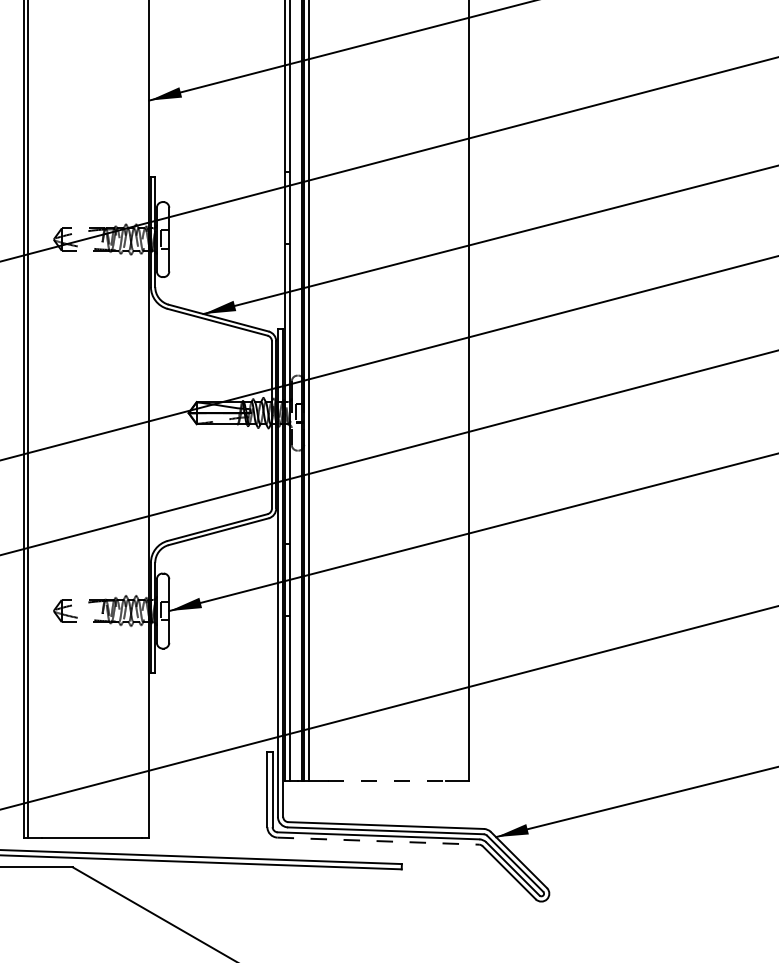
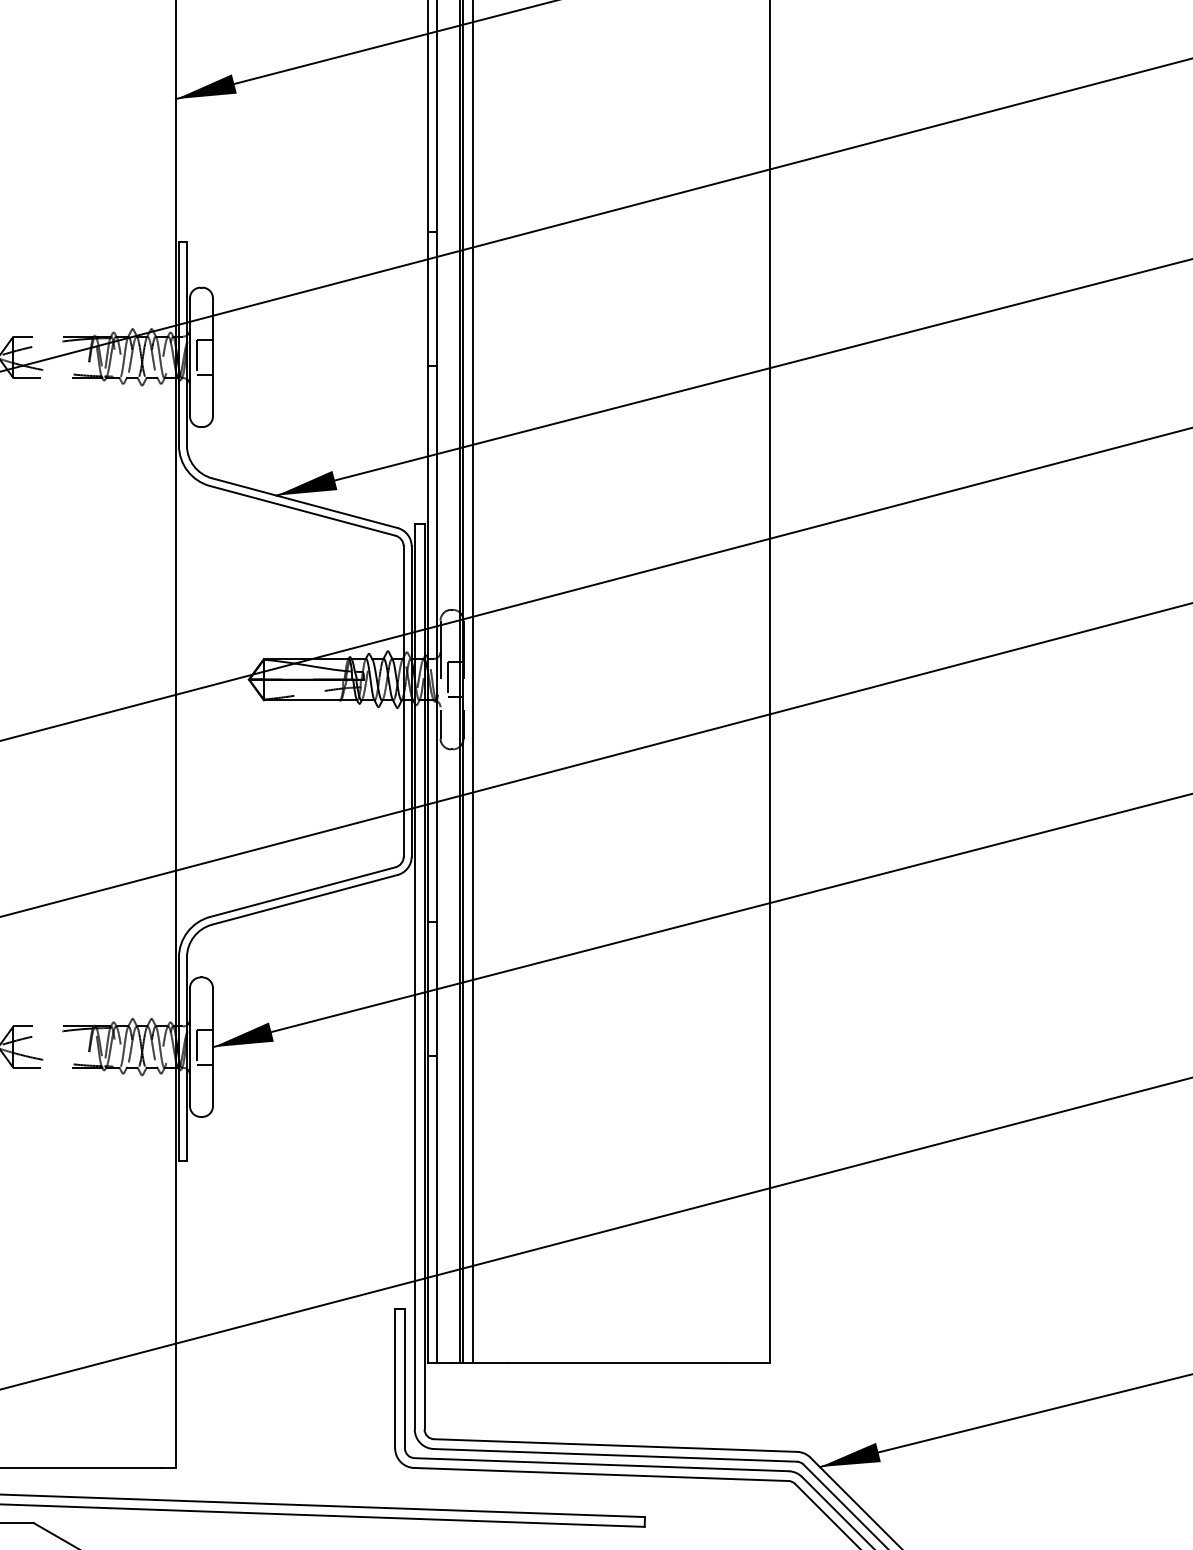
line: (386, 780) -> (616, 1361), dashed -> solid
line: (378, 841) -> (601, 1475), dashed -> solid

